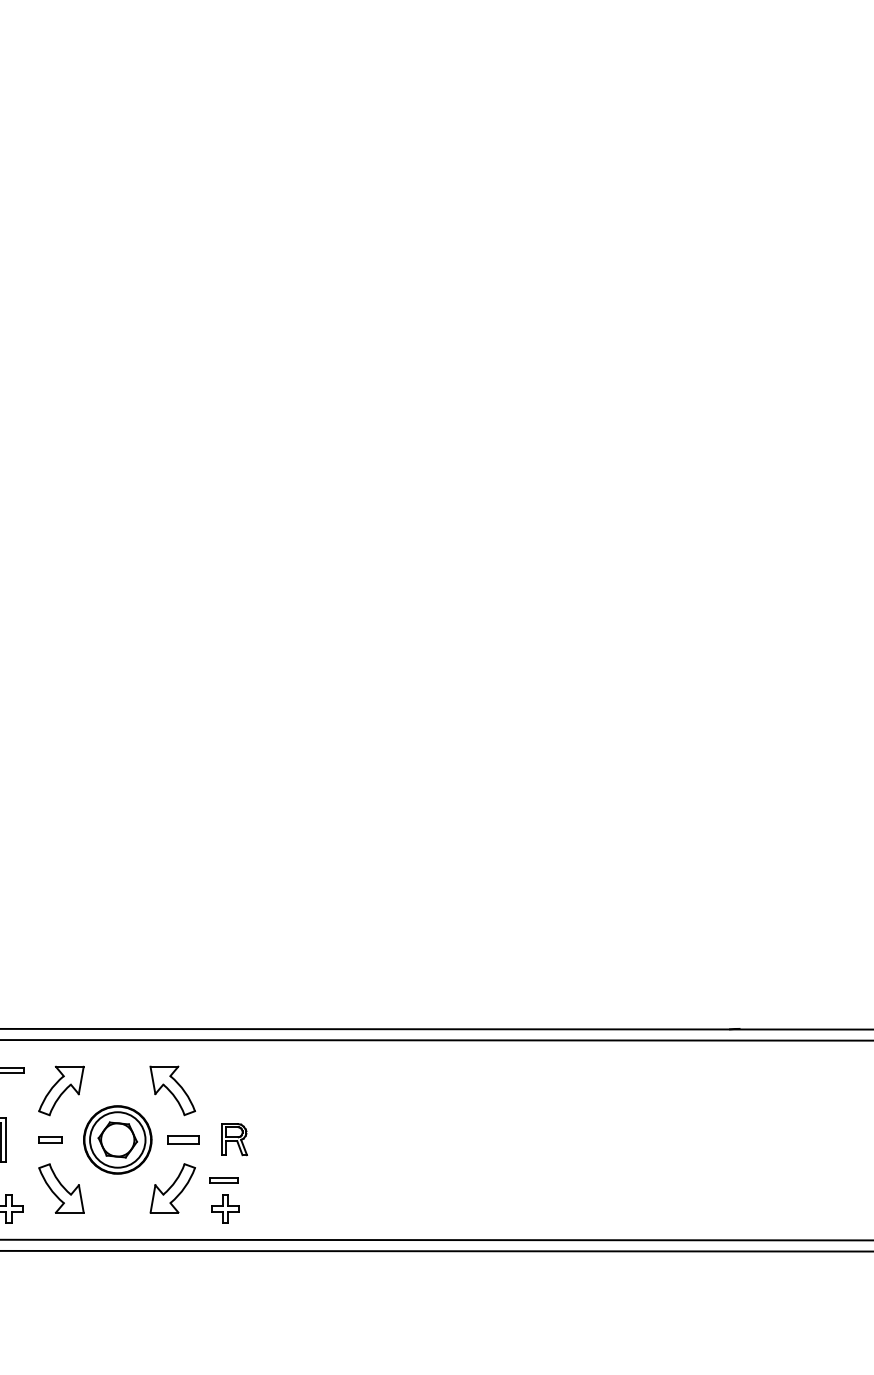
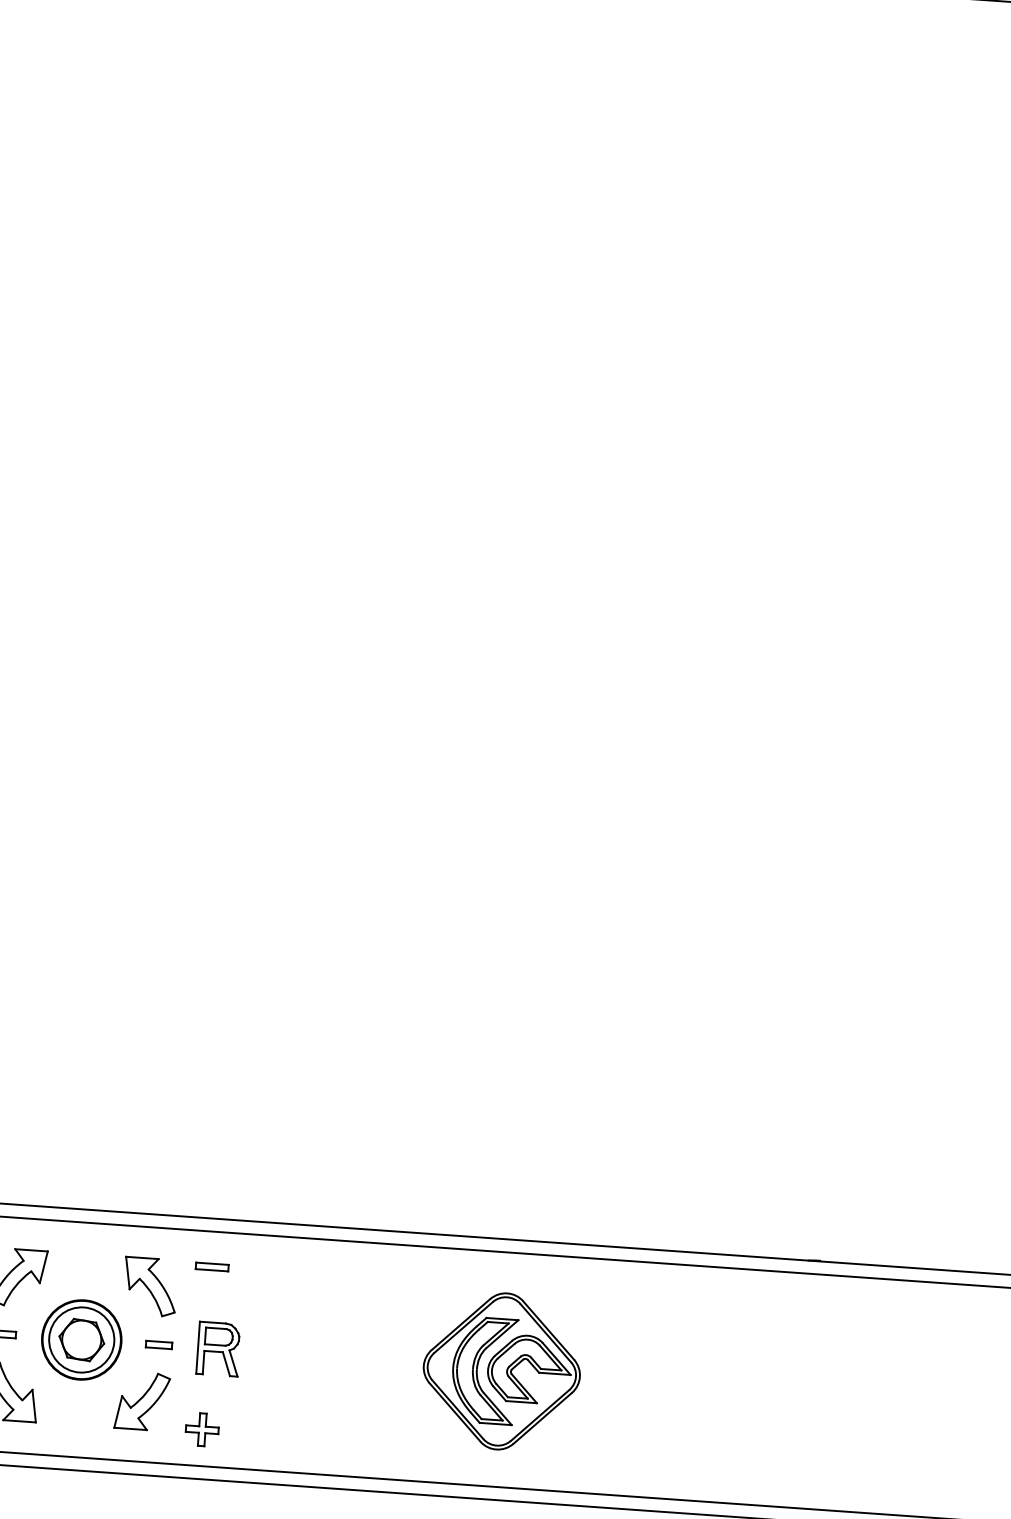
part: (183, 1139) -> (158, 1344), size x0.71
part: (234, 1139) -> (218, 1349), size x1.43
part: (475, 1141) -> (501, 1371), added
part: (223, 1180) -> (211, 1267), moved

